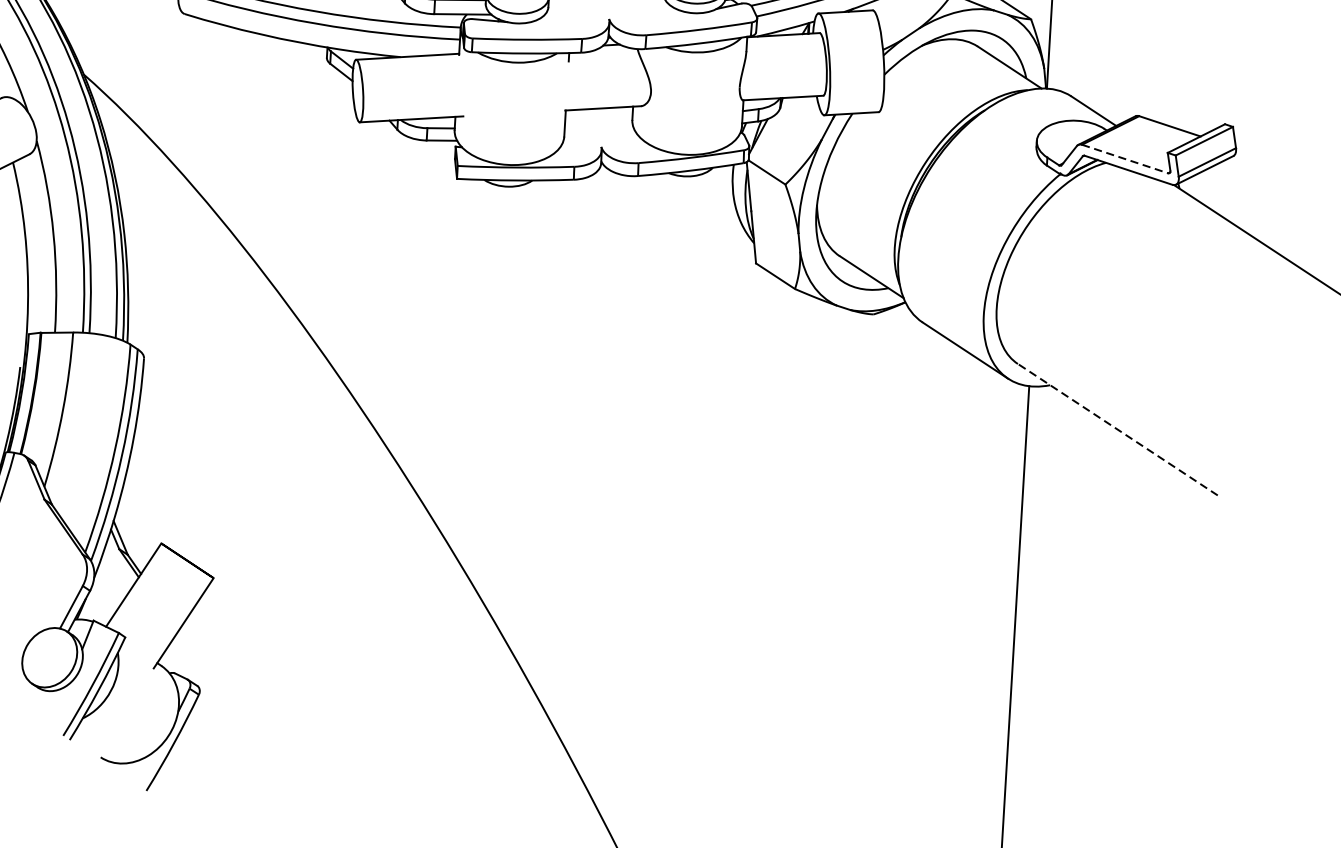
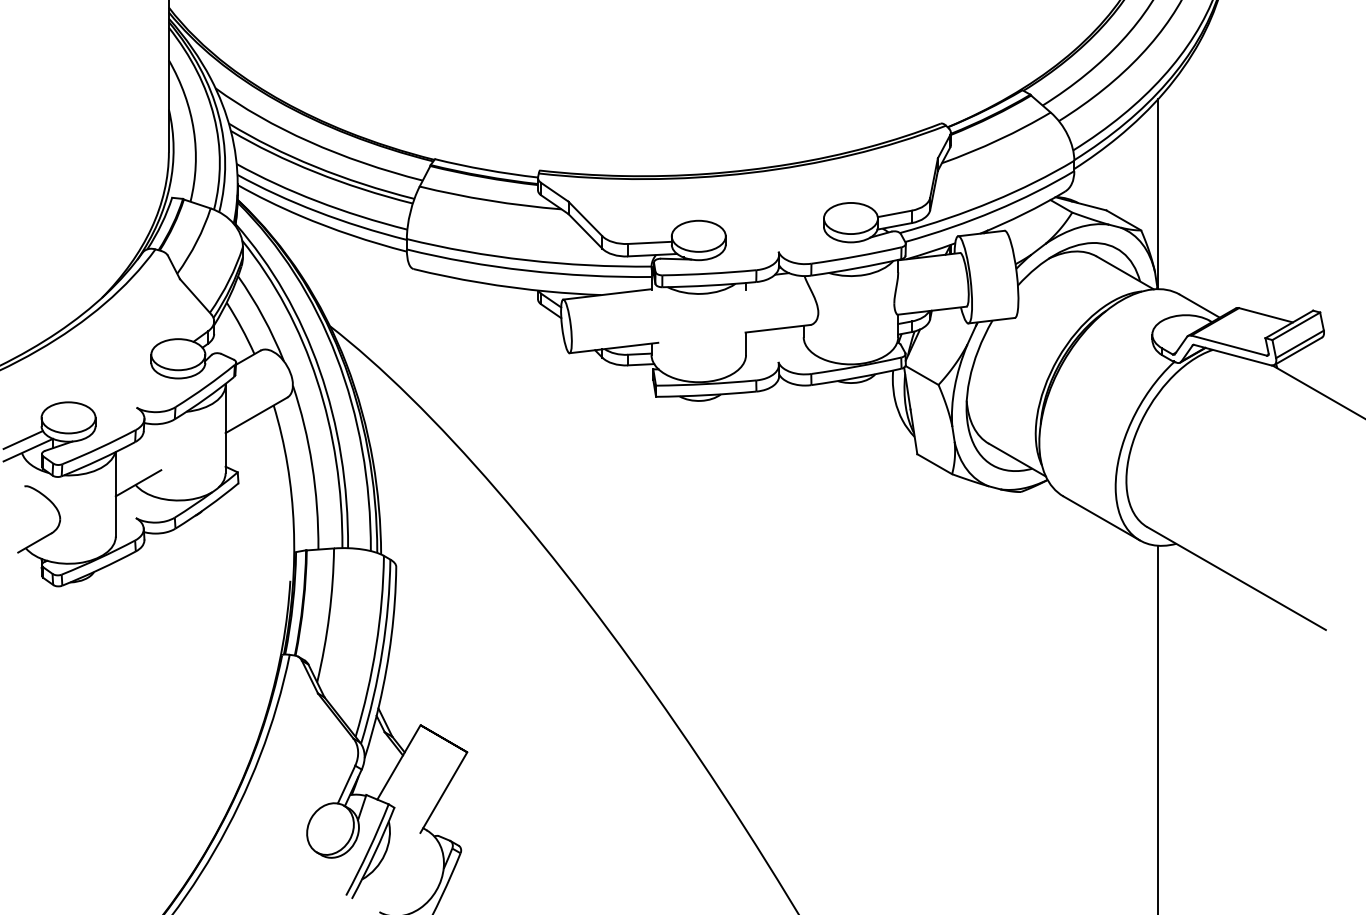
line: (1125, 158) -> (1229, 345), dashed -> solid
line: (1117, 429) -> (1236, 578), dashed -> solid

